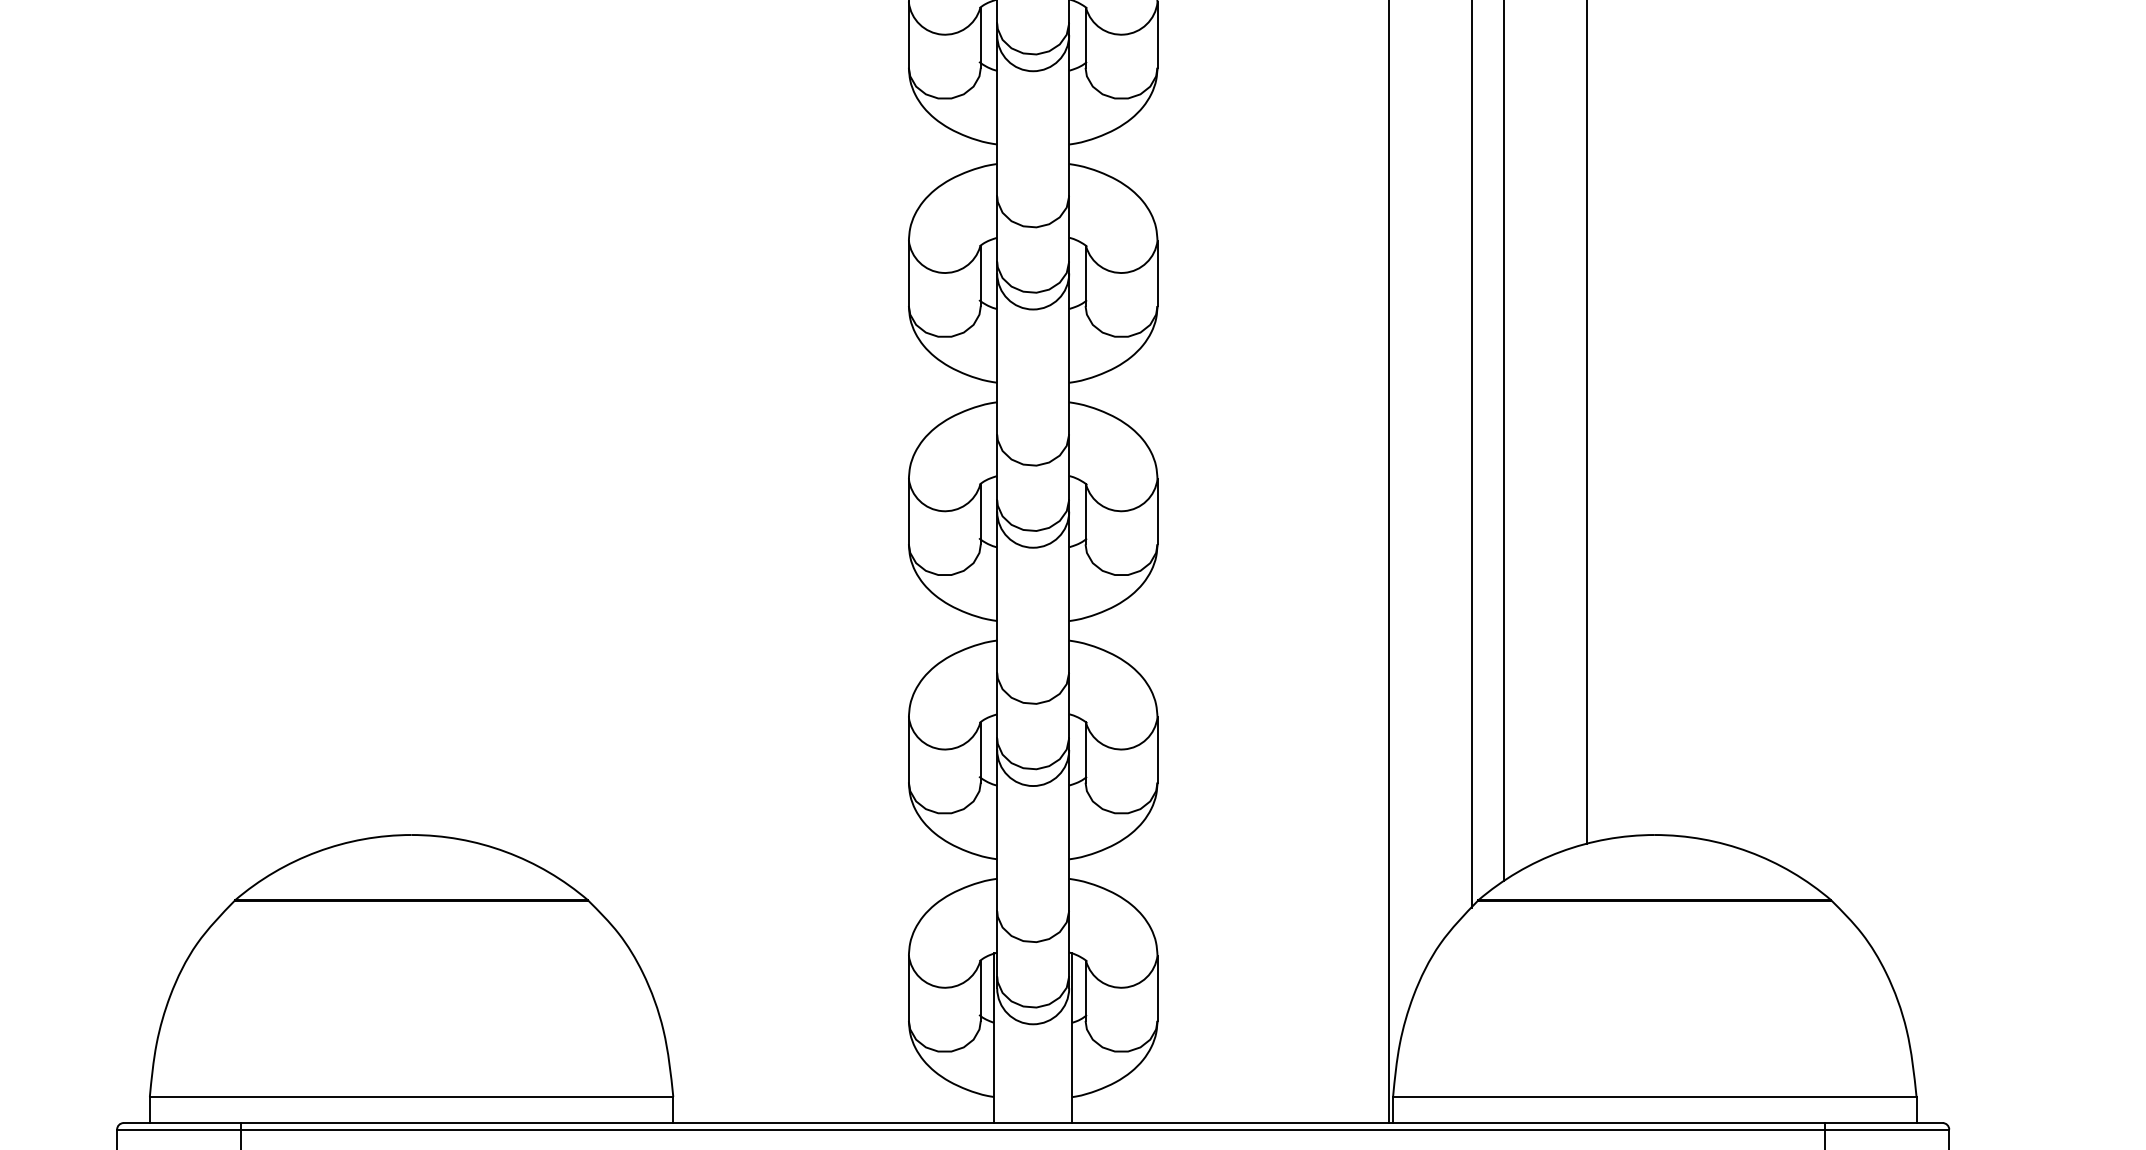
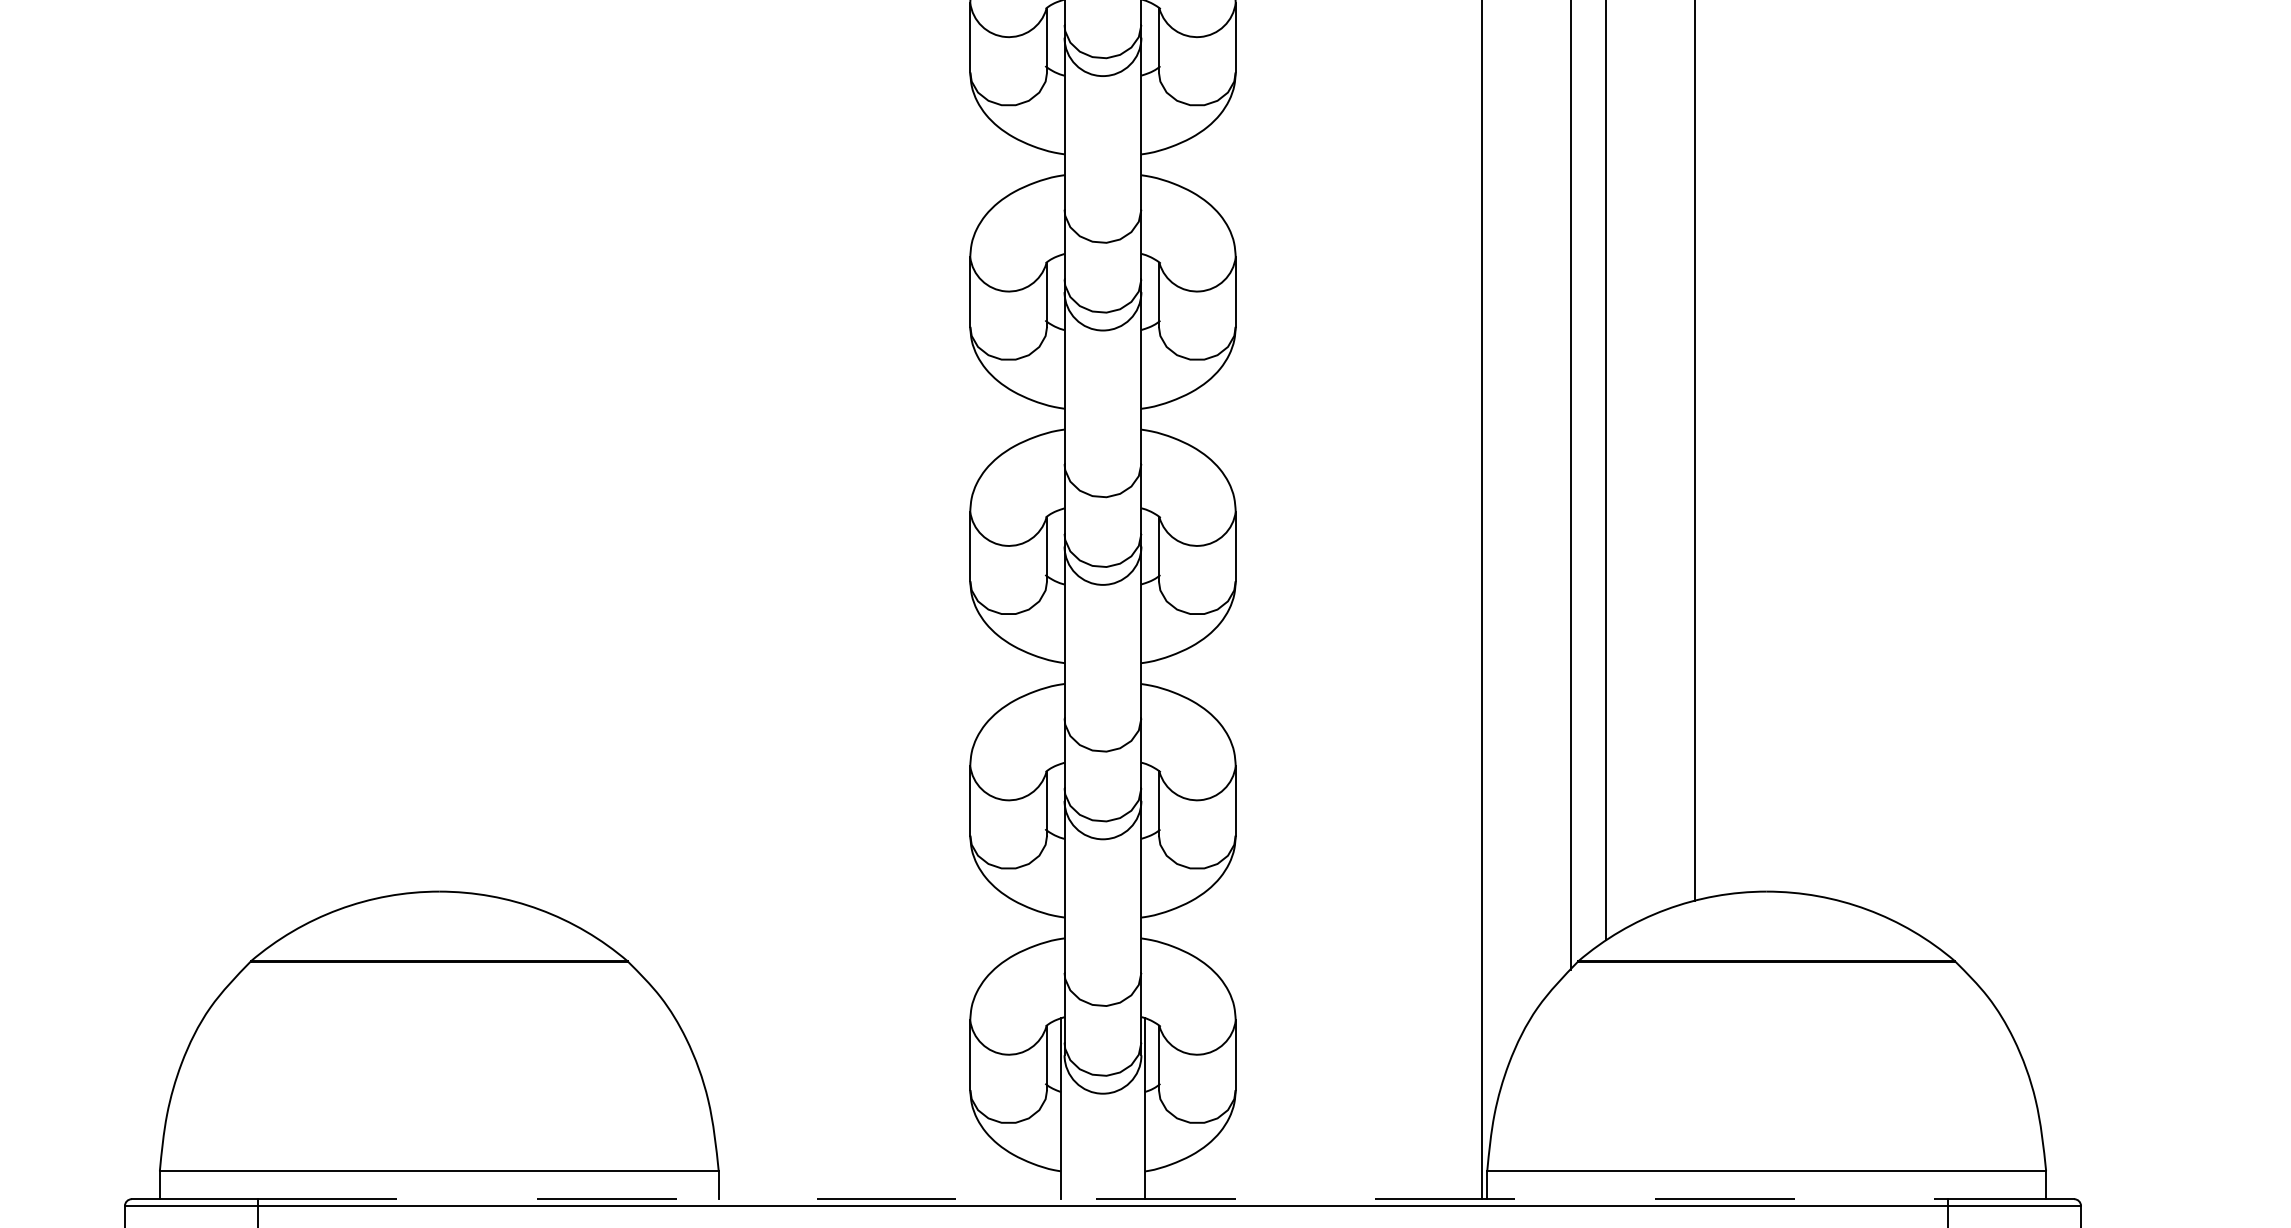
line: (1033, 1123) -> (1103, 1199), solid -> dashed

